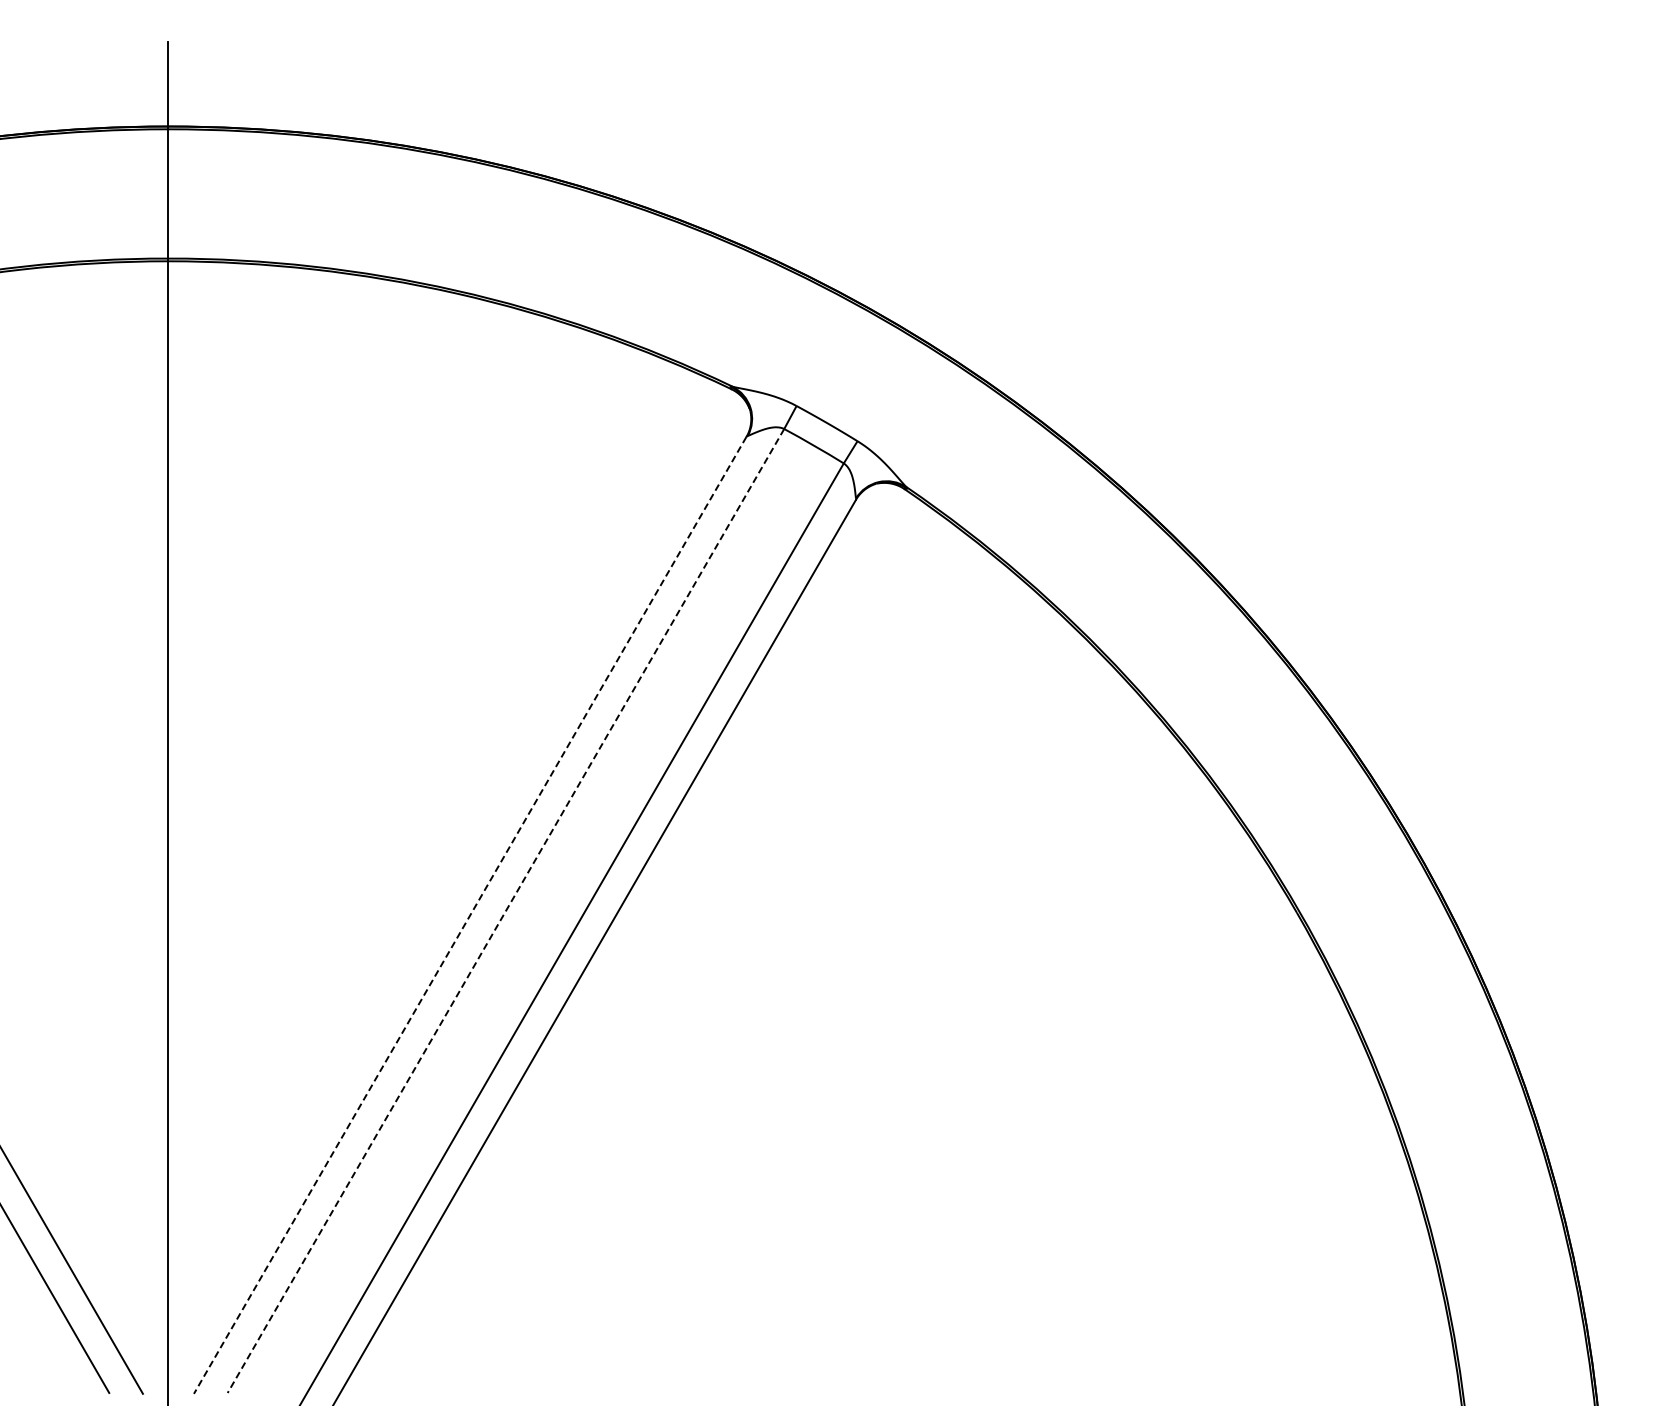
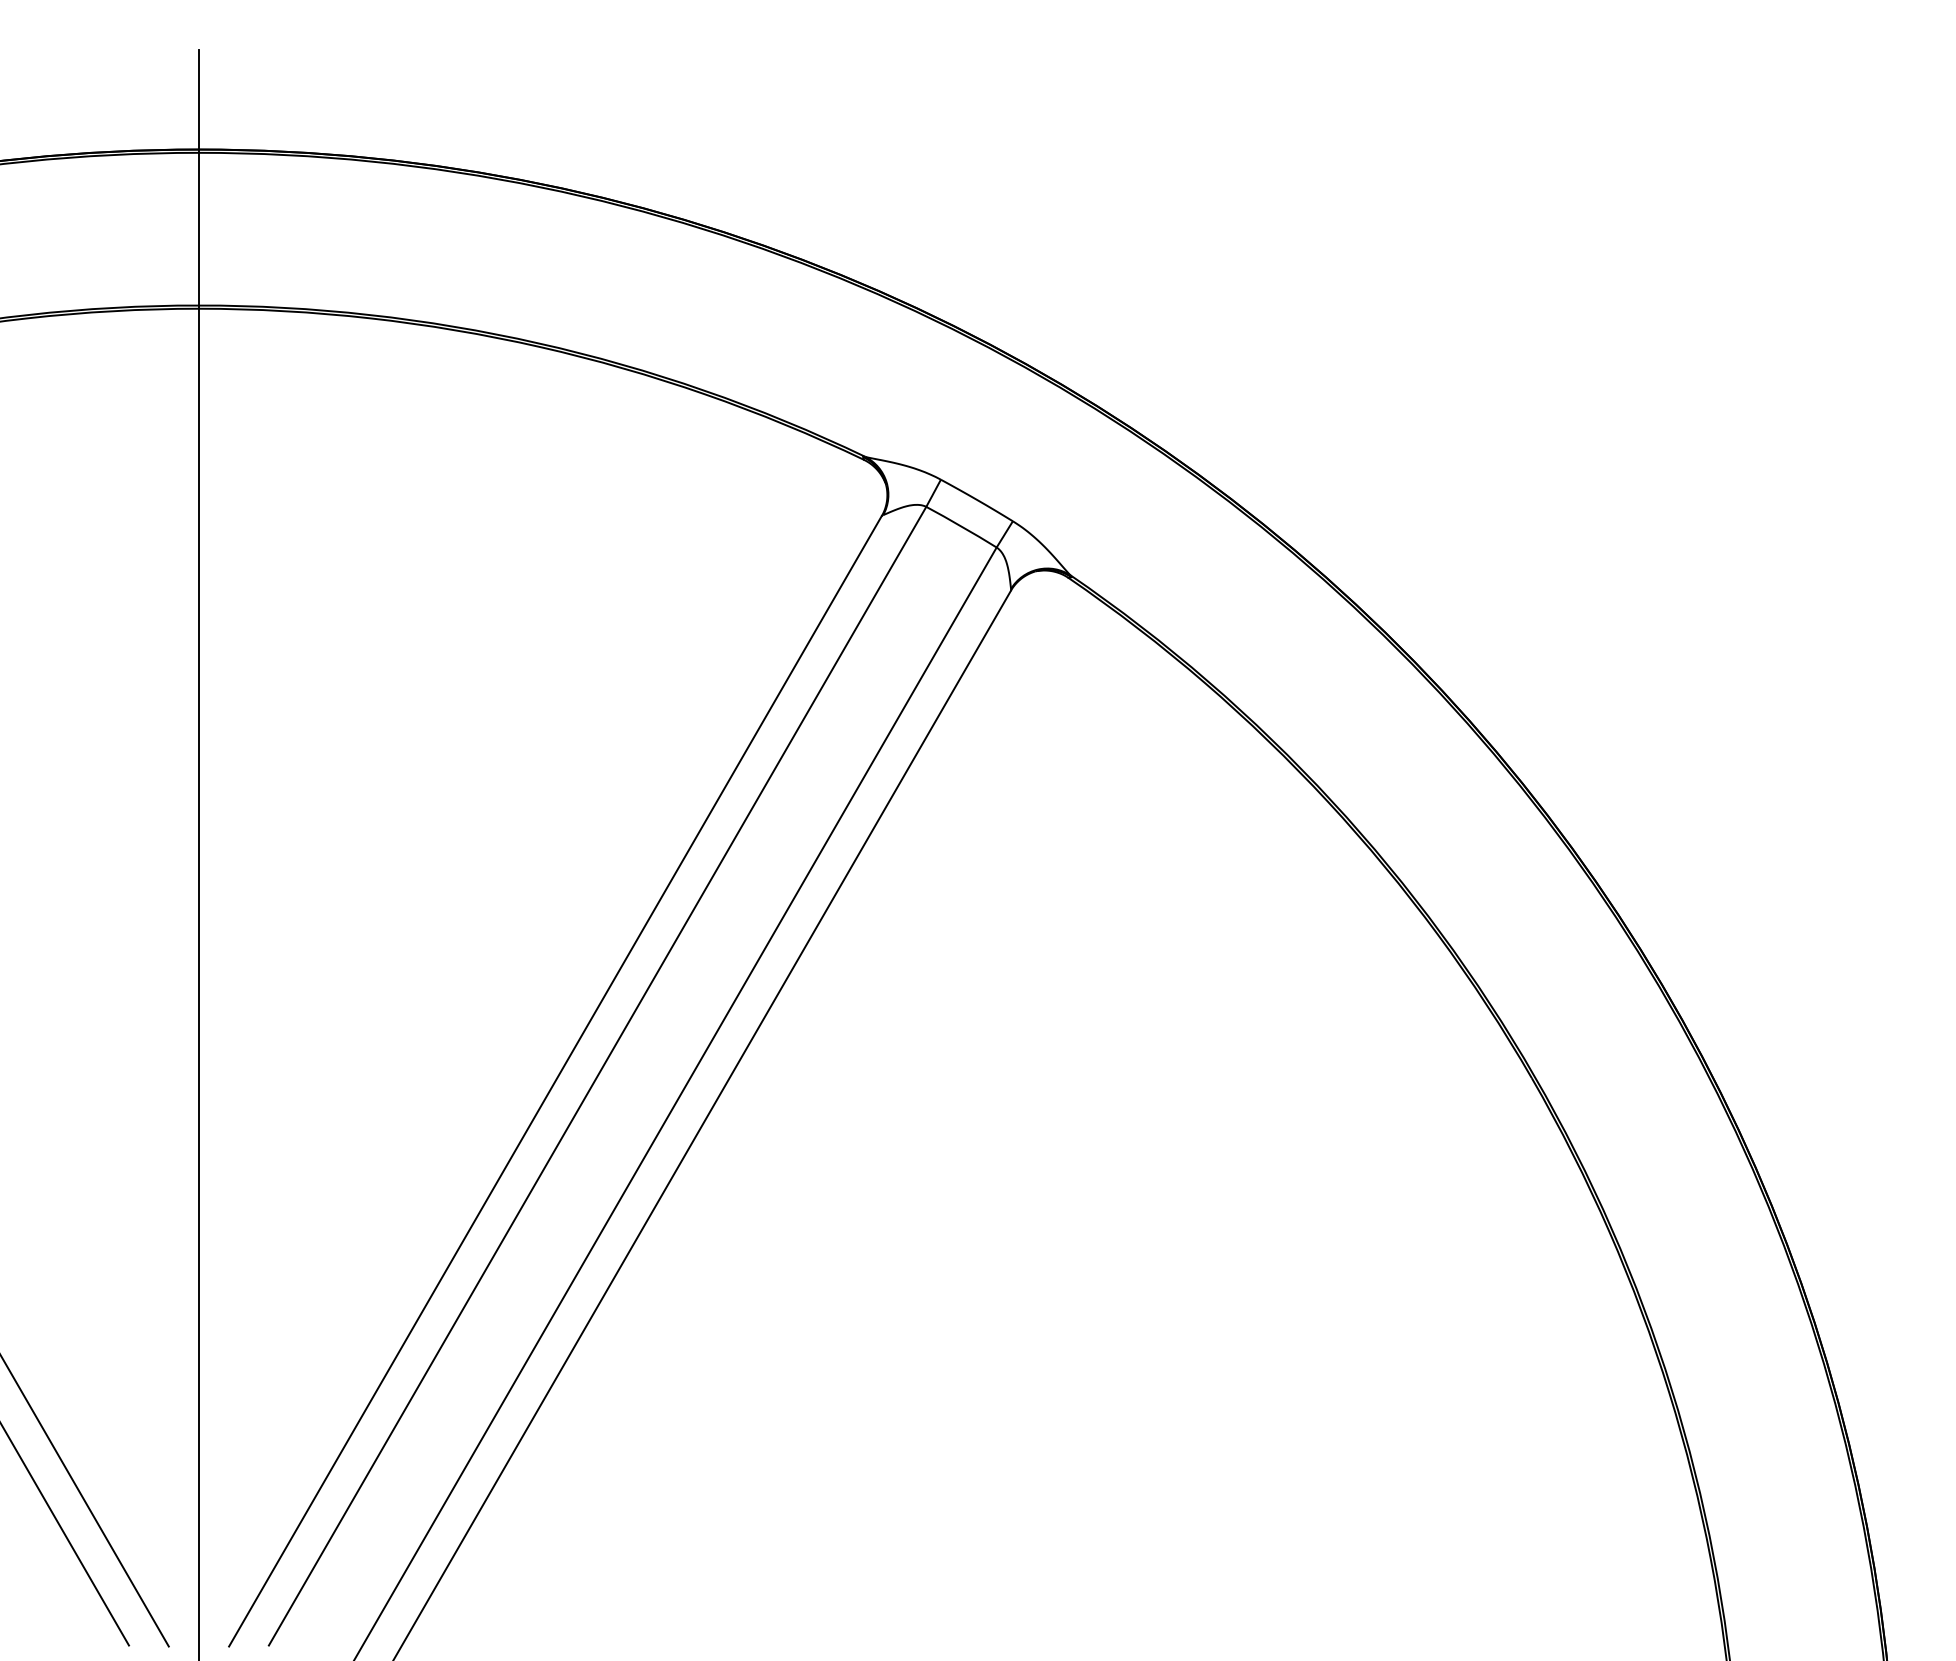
line: (505, 911) -> (597, 1076), dashed -> solid
line: (469, 915) -> (554, 1081), dashed -> solid

